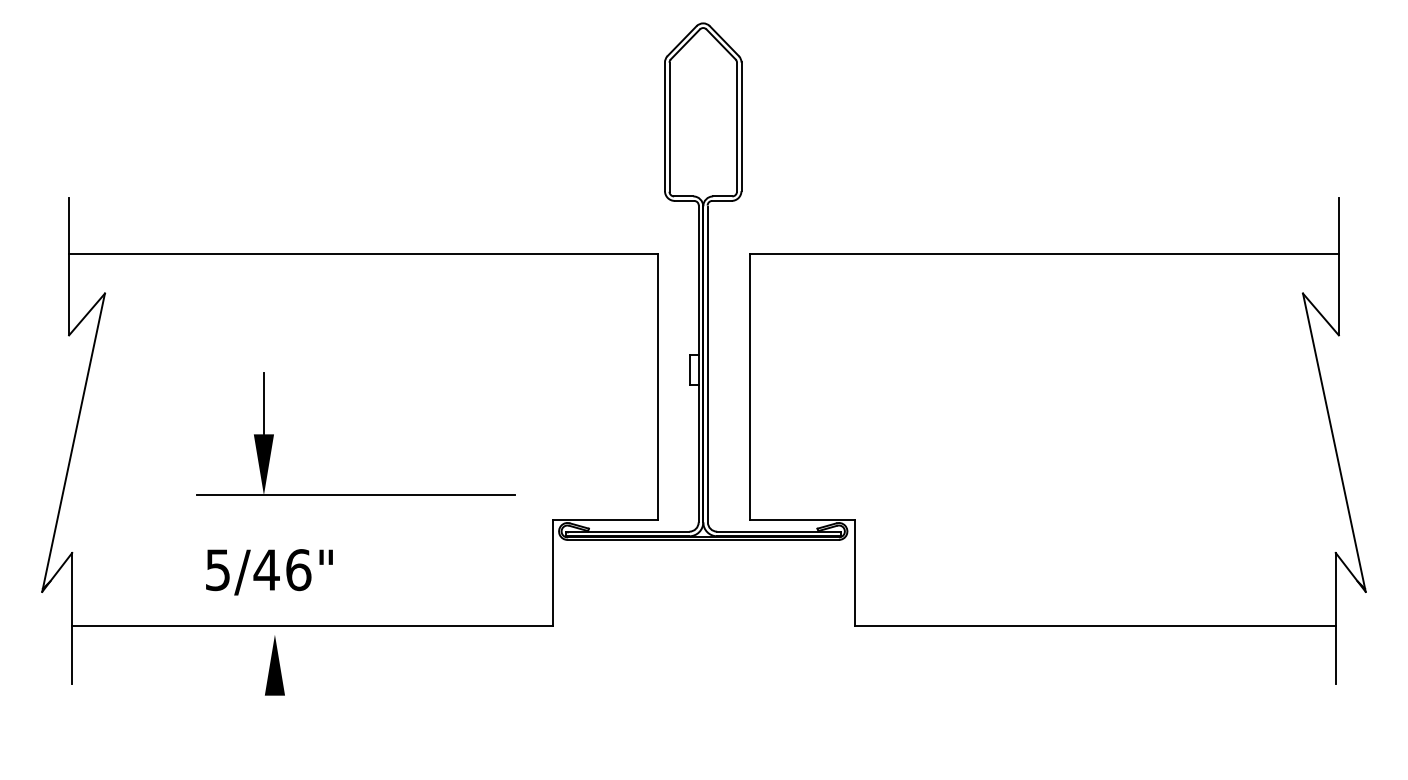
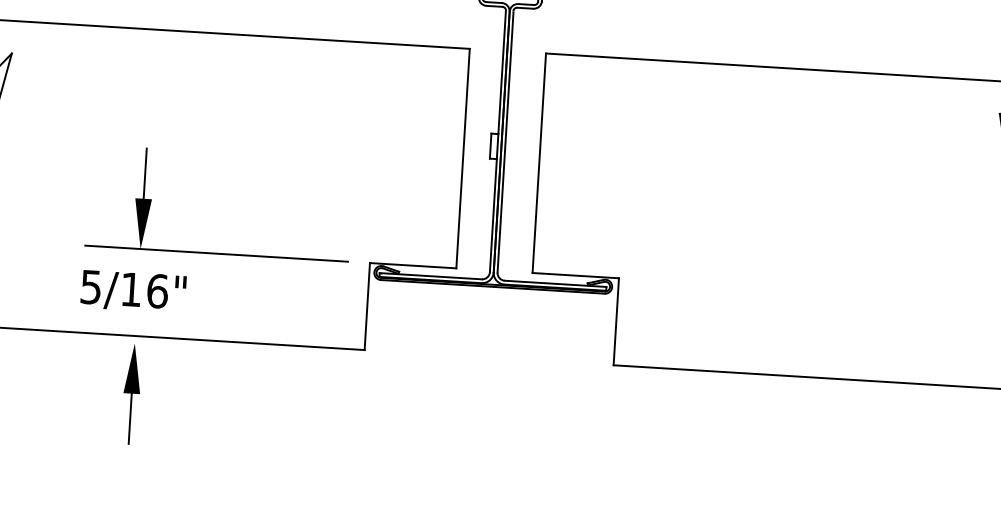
part: (355, 494) -> (216, 253), moved
text: (266, 569) -> (131, 289), 5/46" -> 5/16"
line: (274, 725) -> (129, 418), added

